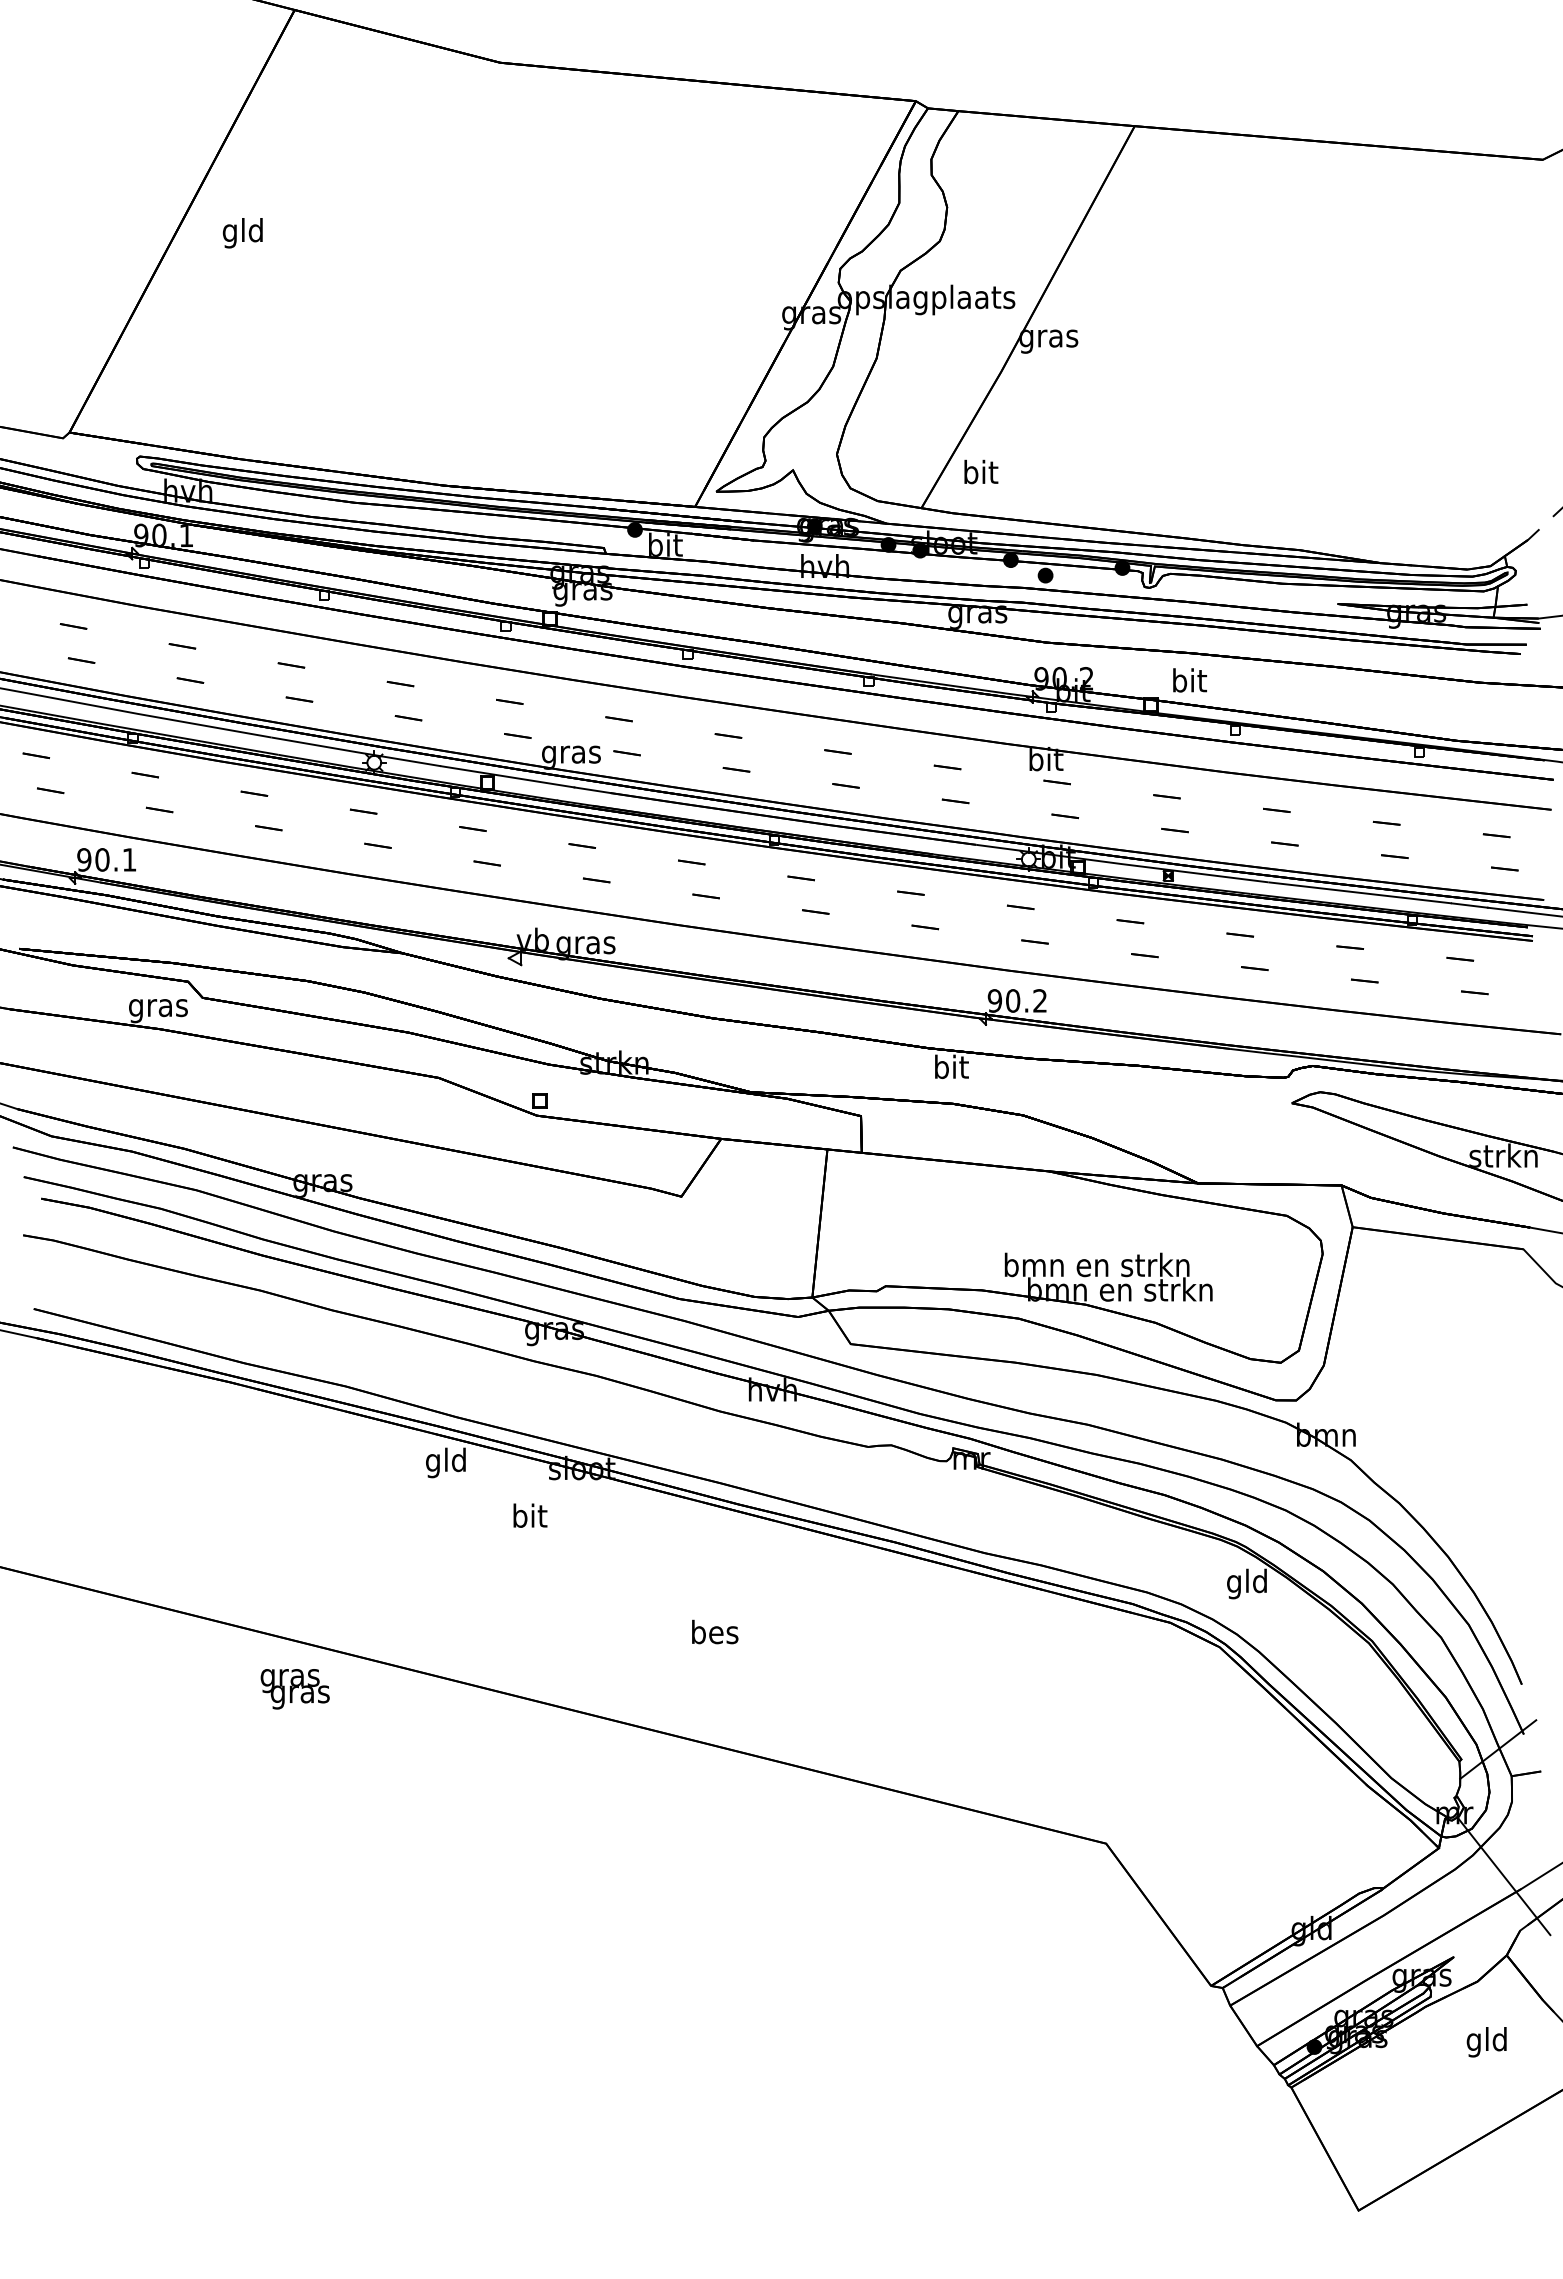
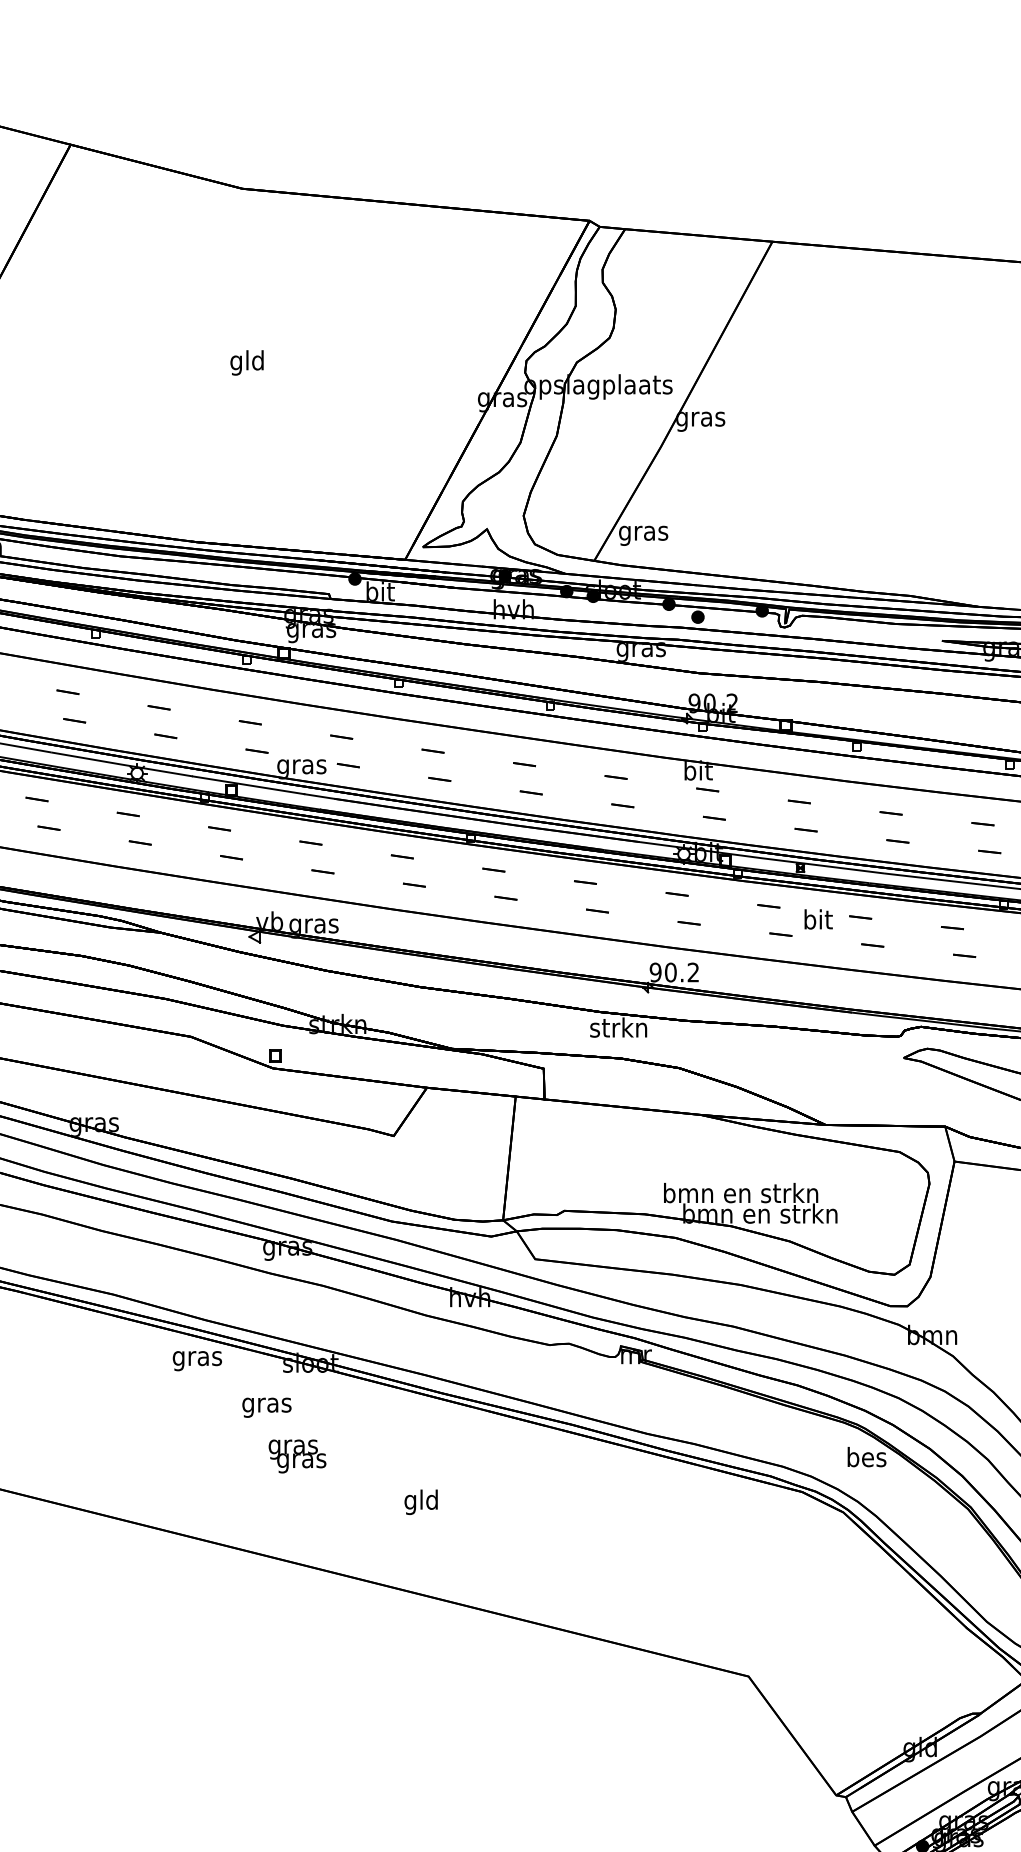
text: (242, 233) -> (246, 363), moved
text: (980, 474) -> (643, 532), bit -> gras
text: (1189, 680) -> (818, 919), moved
text: (950, 1066) -> (618, 1027), bit -> strkn
text: (446, 1462) -> (197, 1358), gld -> gras
text: (529, 1518) -> (266, 1404), bit -> gras
text: (1247, 1583) -> (866, 1459), gld -> bes
text: (715, 1634) -> (422, 1501), bes -> gld
text: (294, 1689) -> (296, 1456), moved

